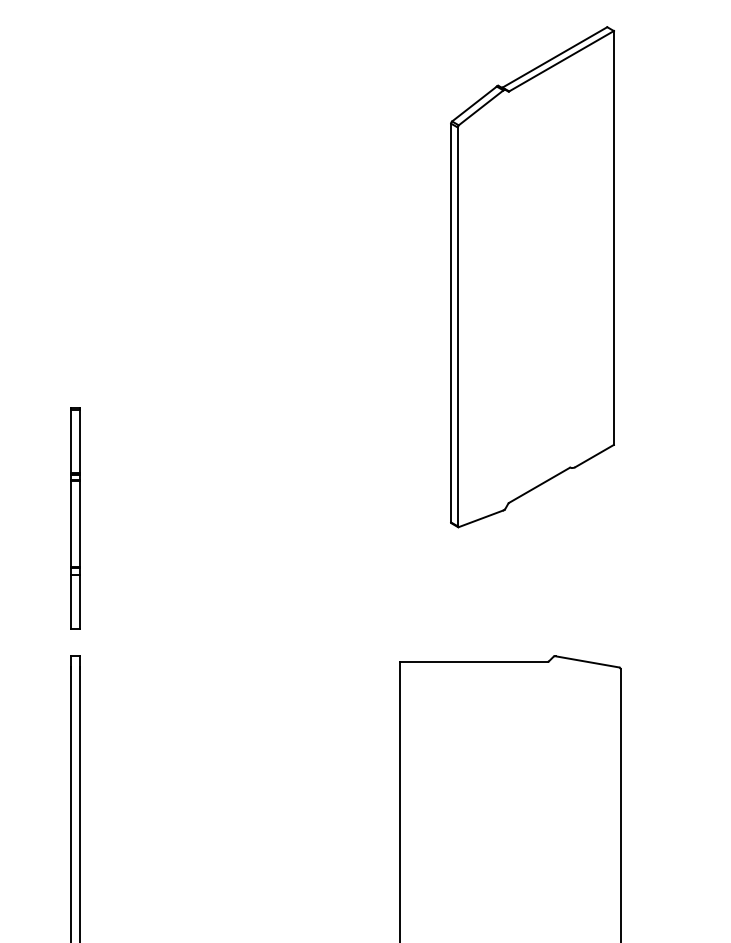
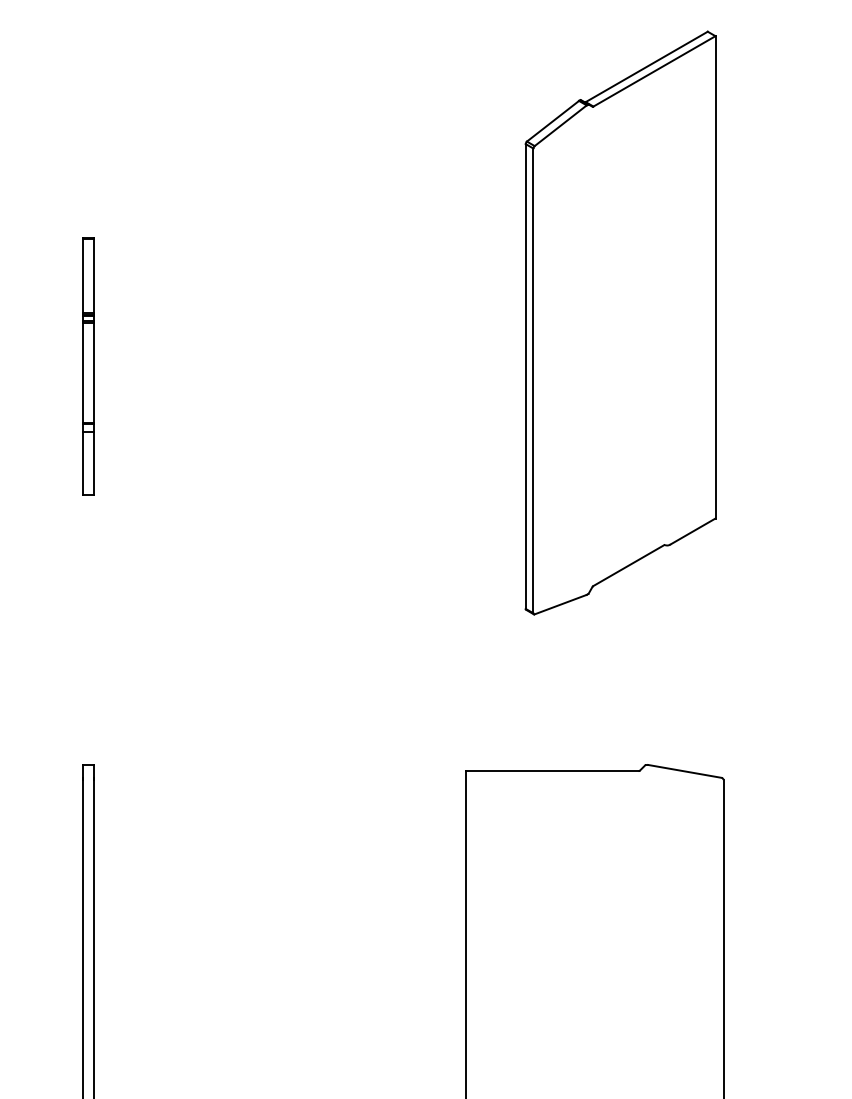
part: (75, 518) -> (88, 366), moved

